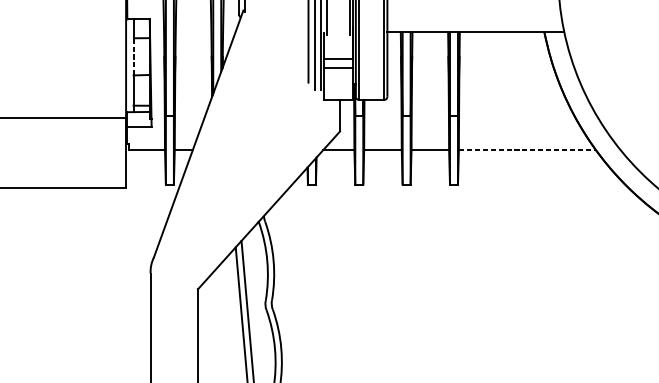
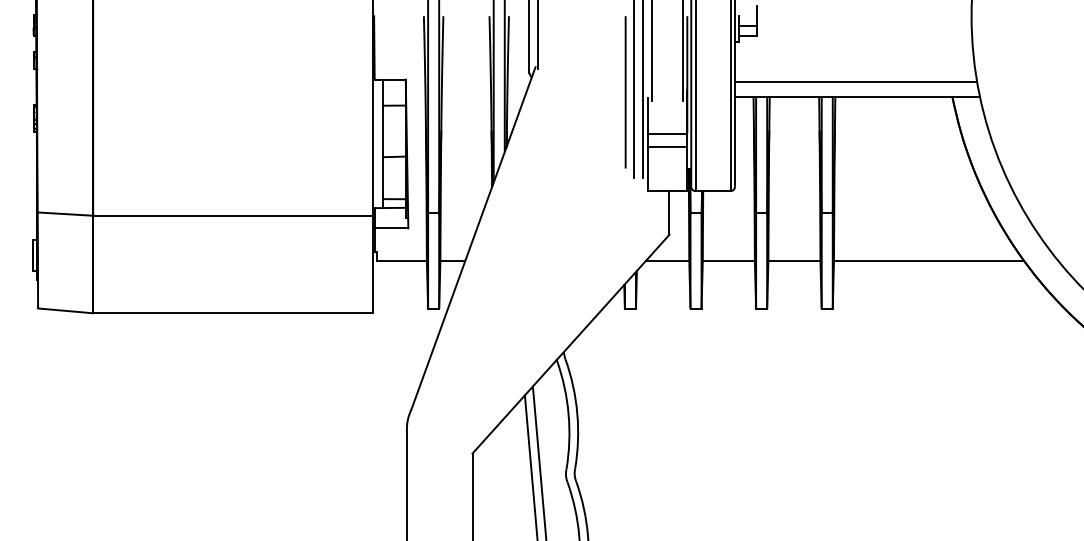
line: (474, 20) -> (855, 81), added
line: (133, 56) -> (383, 131), dashed -> solid
line: (527, 150) -> (929, 261), dashed -> solid

